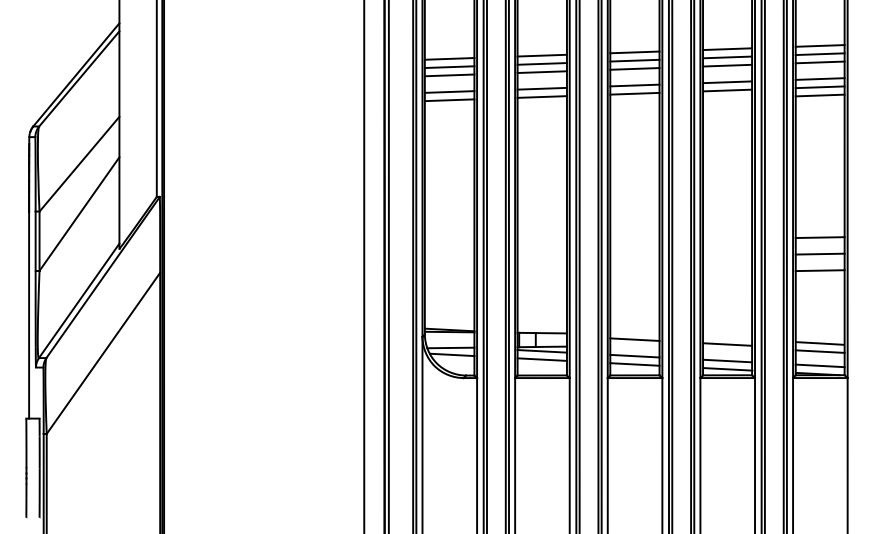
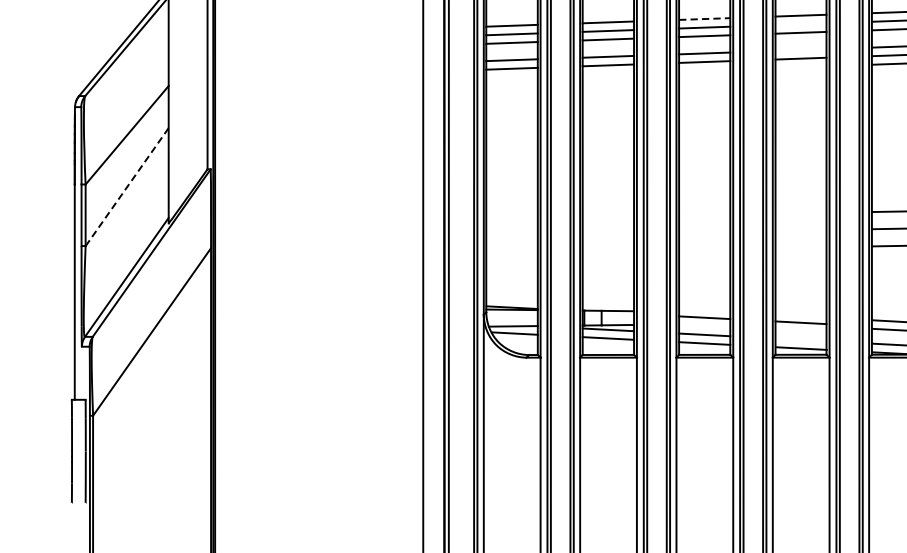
line: (634, 52) -> (704, 19), solid -> dashed
line: (727, 57) -> (800, 24), removed
line: (727, 82) -> (800, 50), removed
line: (79, 214) -> (127, 187), solid -> dashed
line: (727, 360) -> (800, 339), removed

